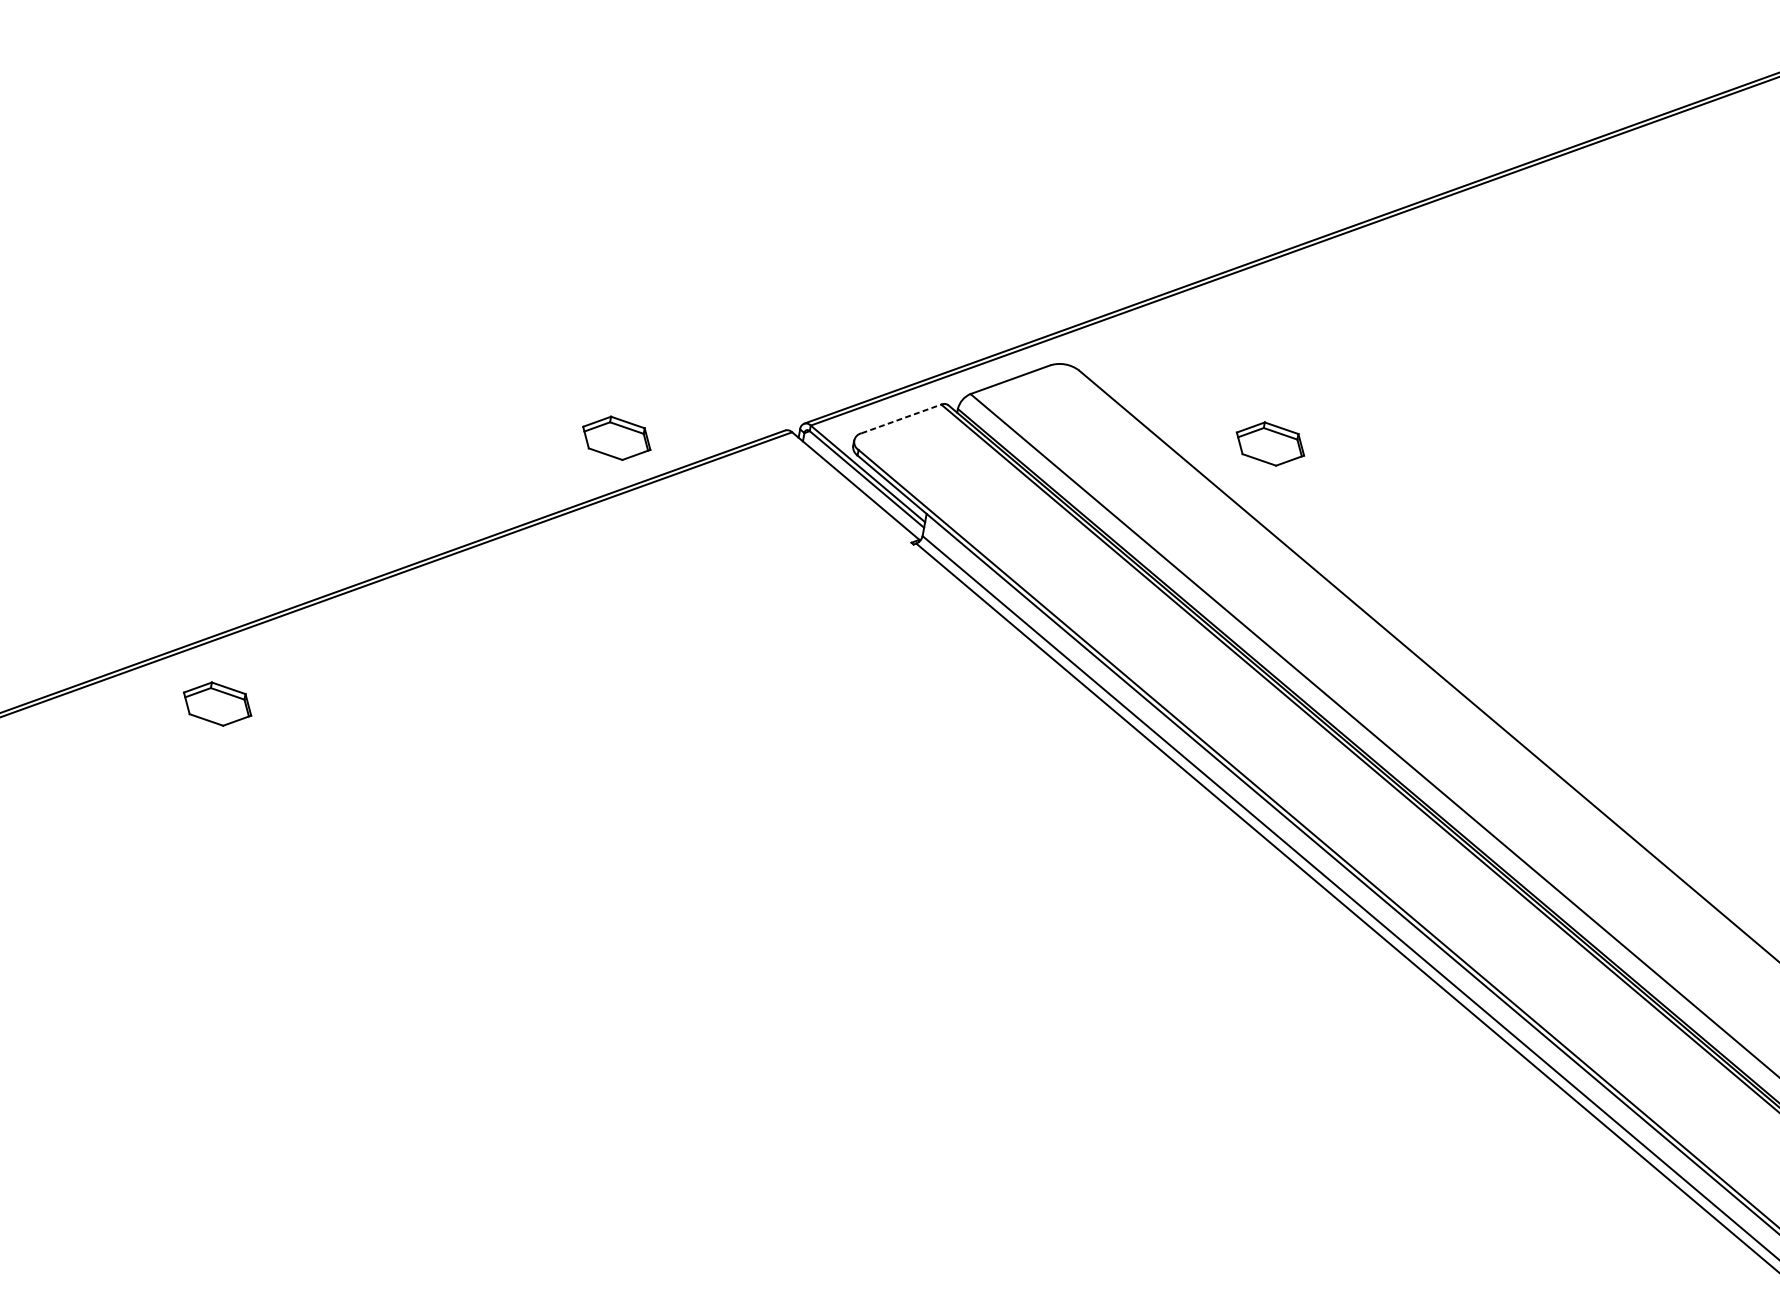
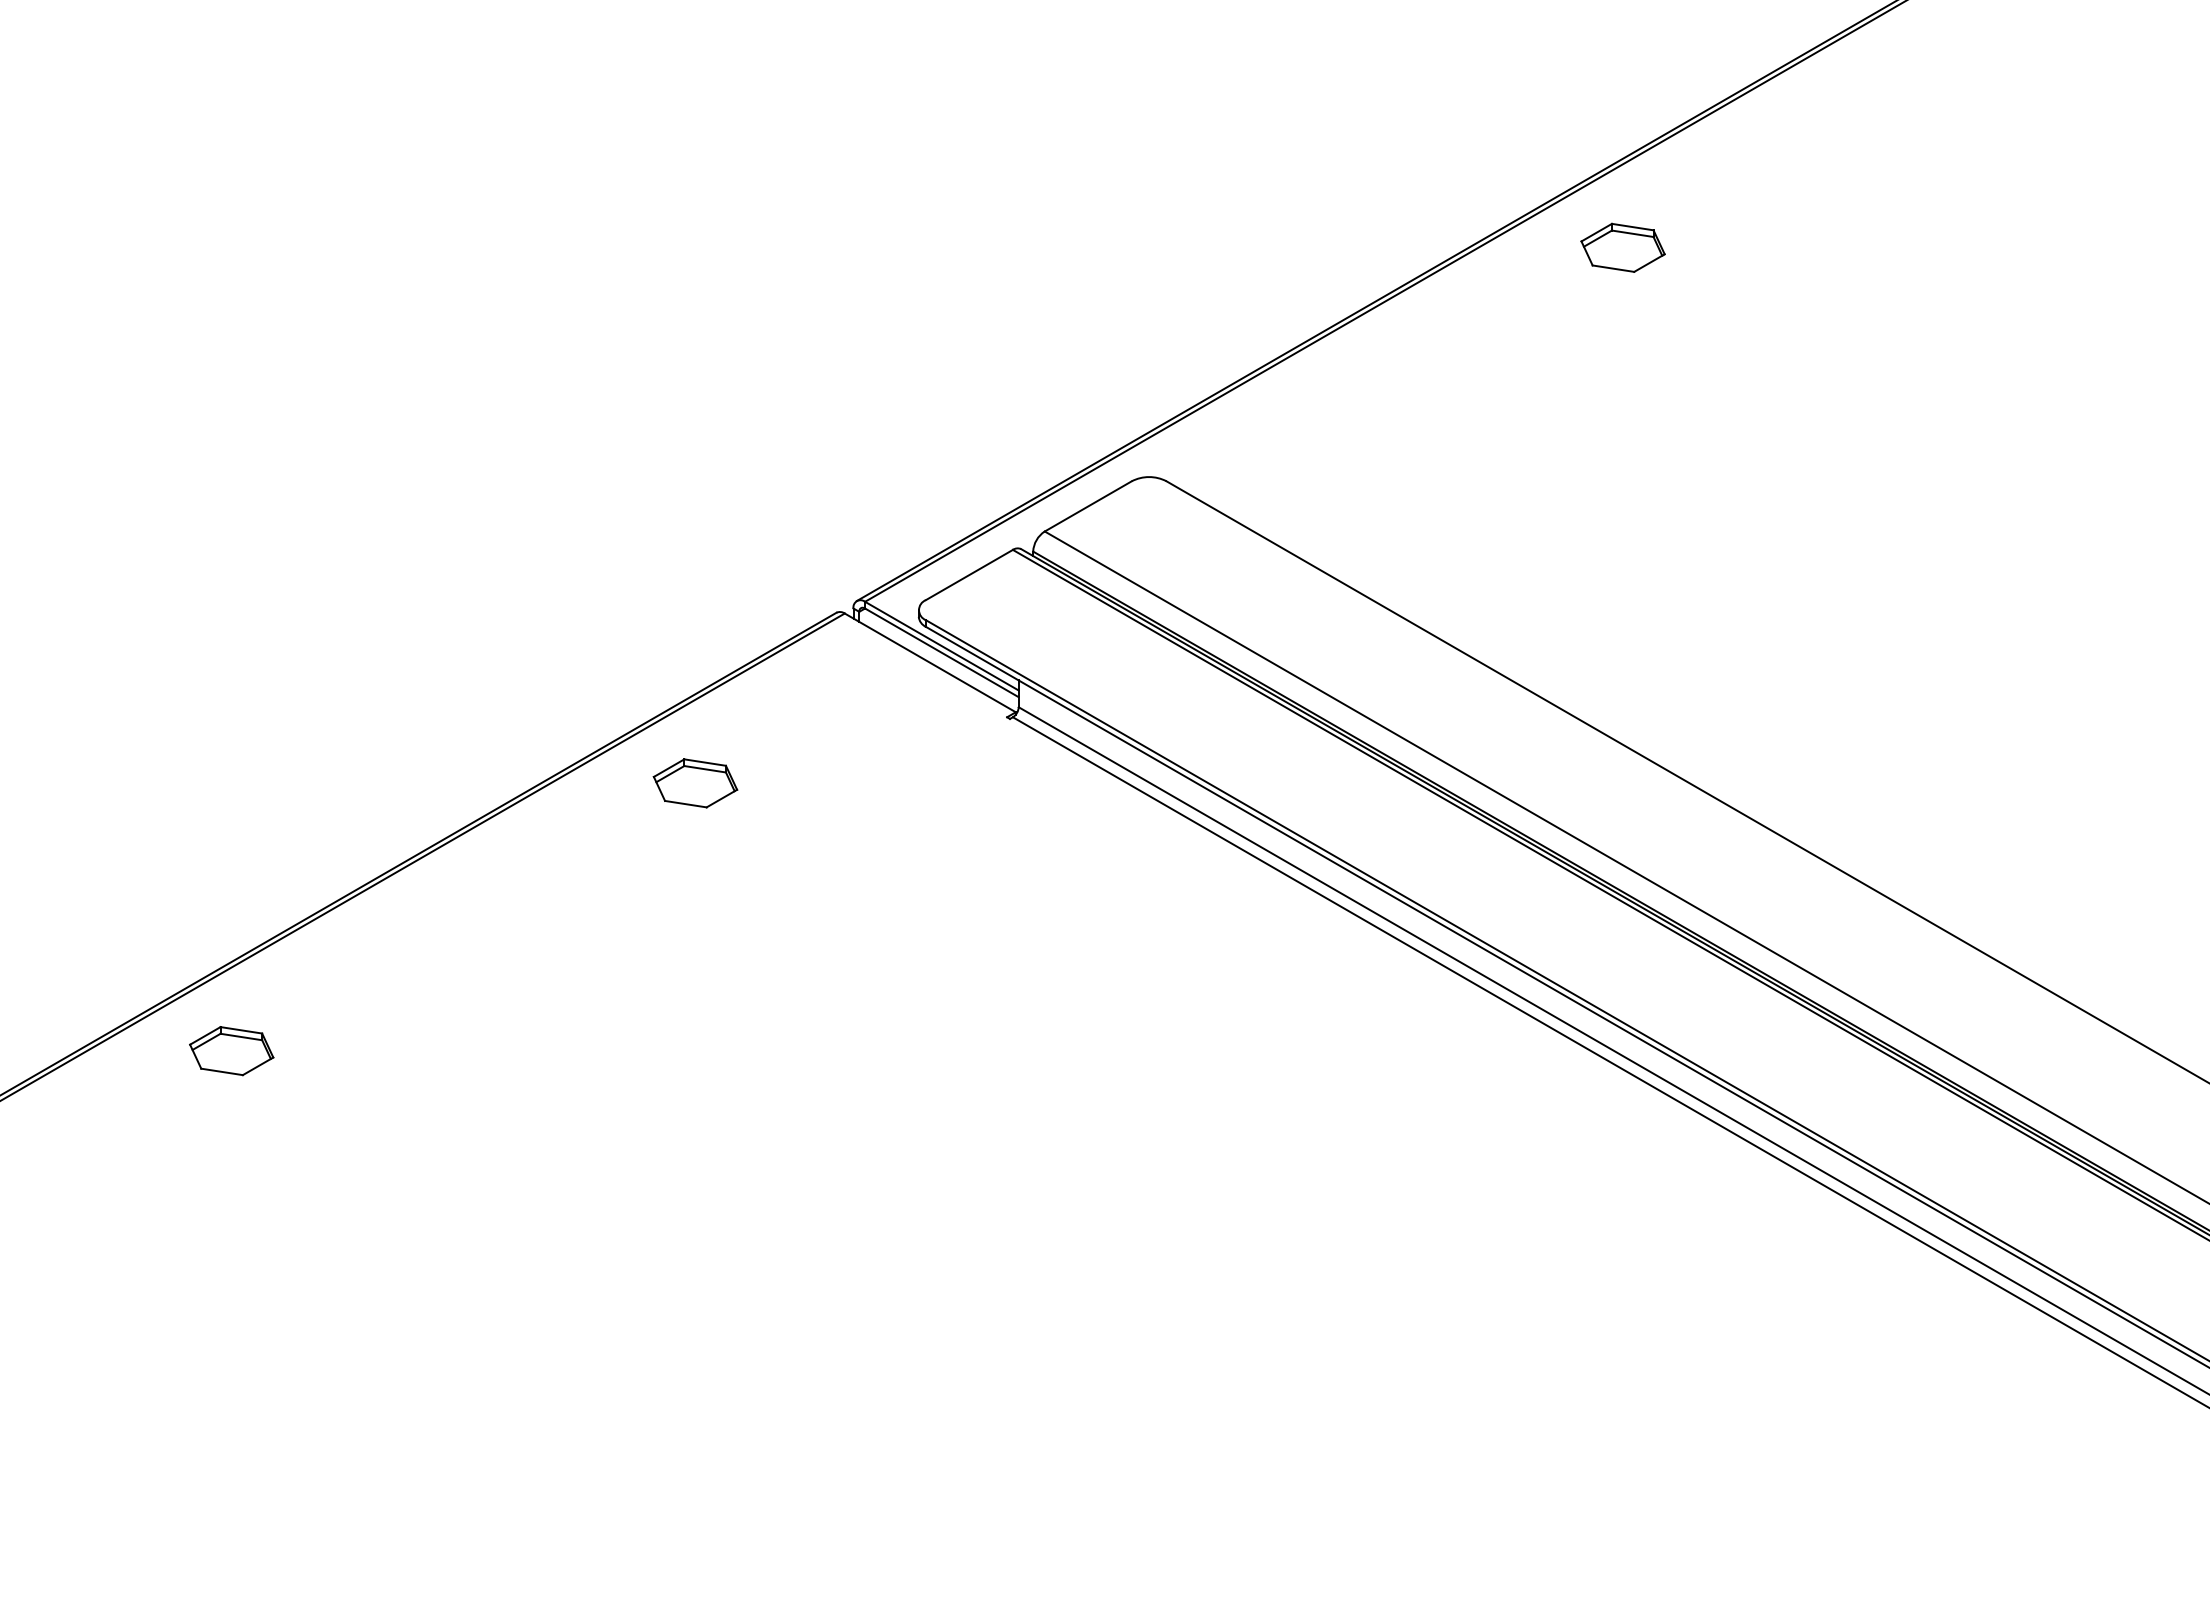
line: (901, 418) -> (969, 574), dashed -> solid
part: (616, 438) -> (695, 783), moved
part: (1270, 443) -> (1622, 247), moved

